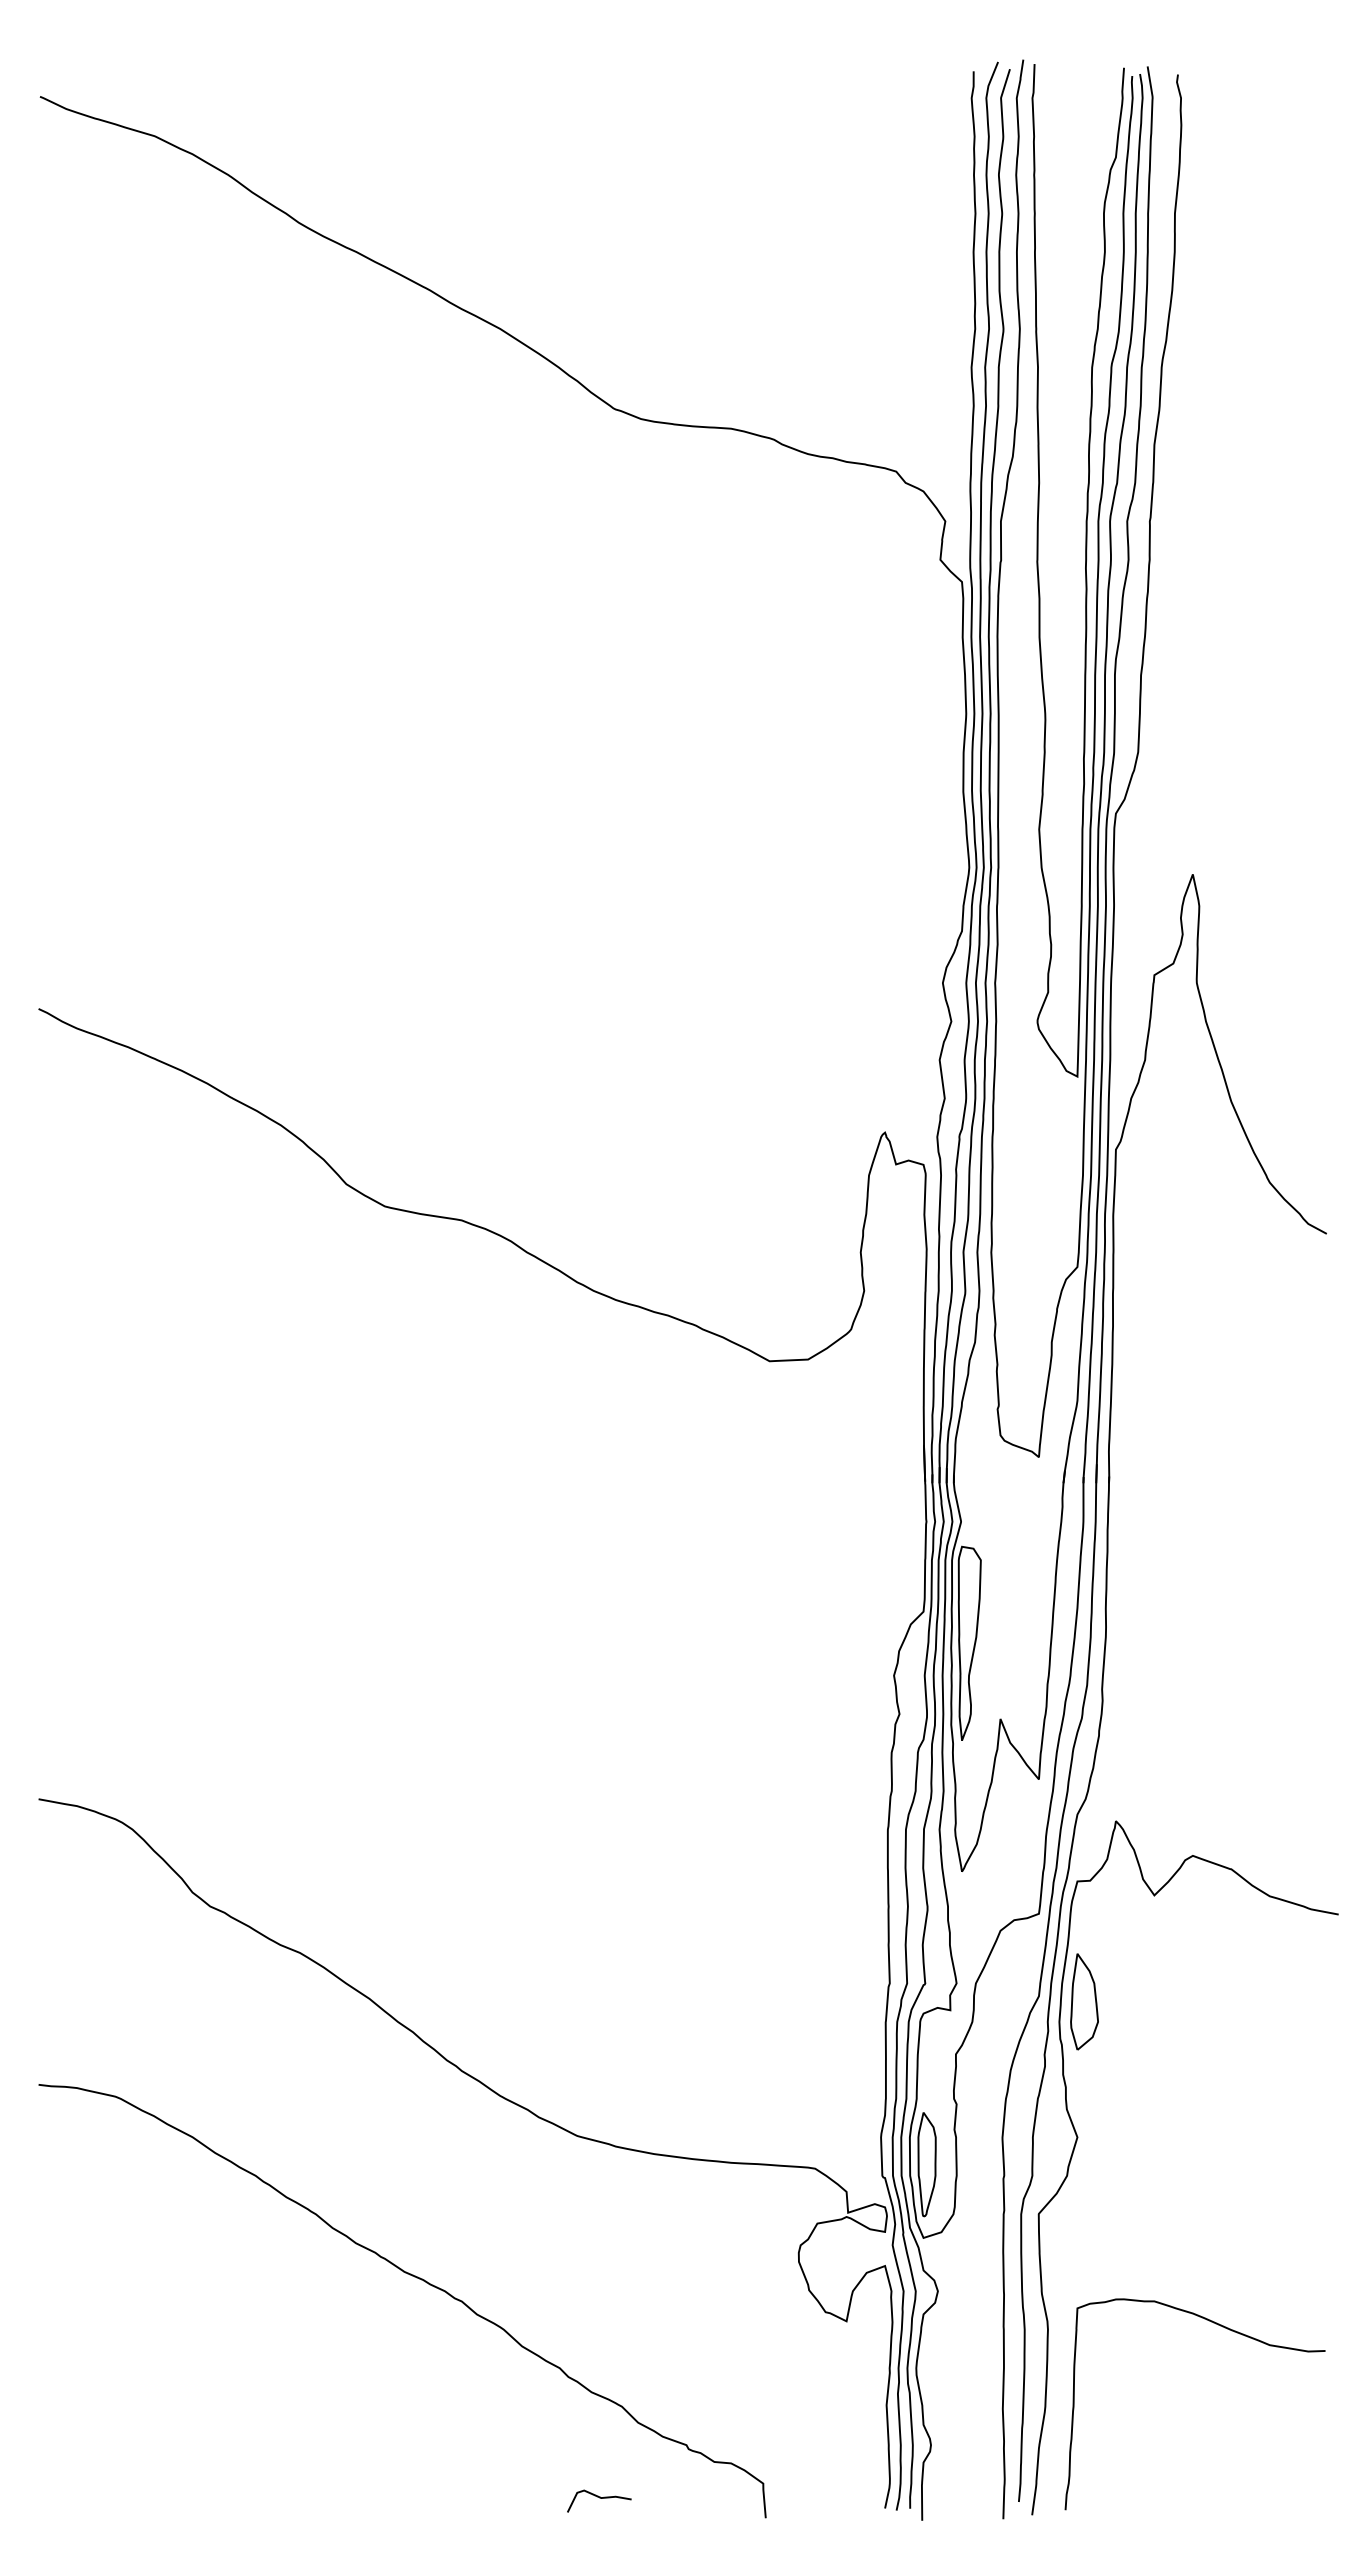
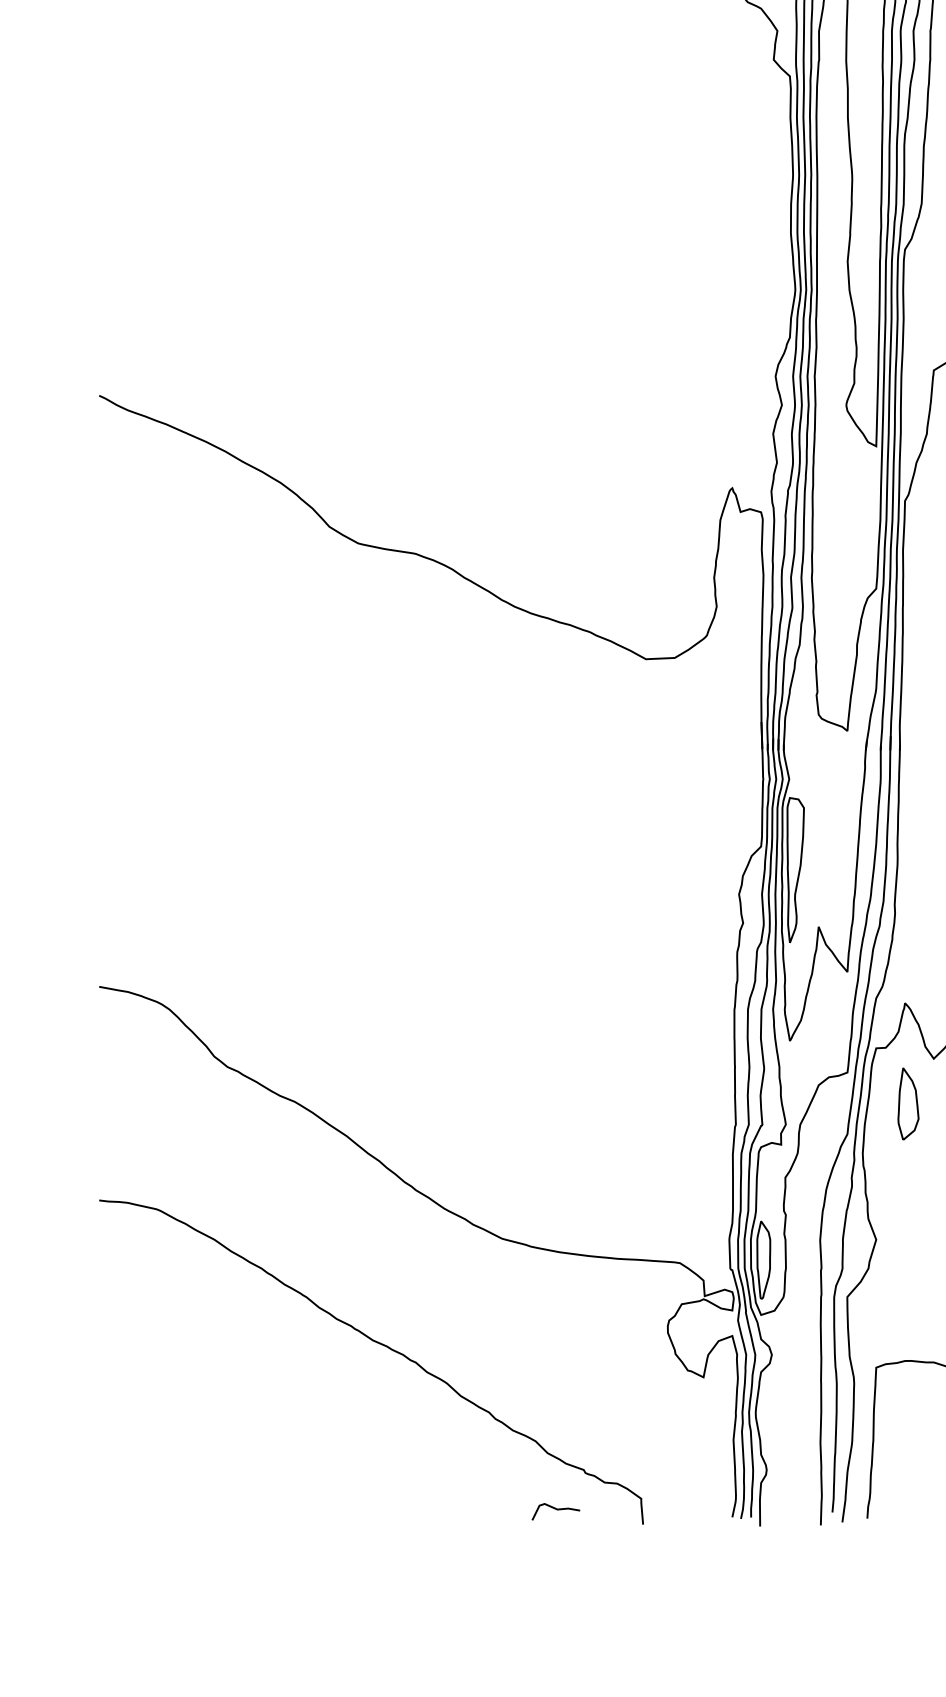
part: (1084, 2001) -> (908, 1103), moved
curve: (599, 2498) -> (556, 1509), moved

